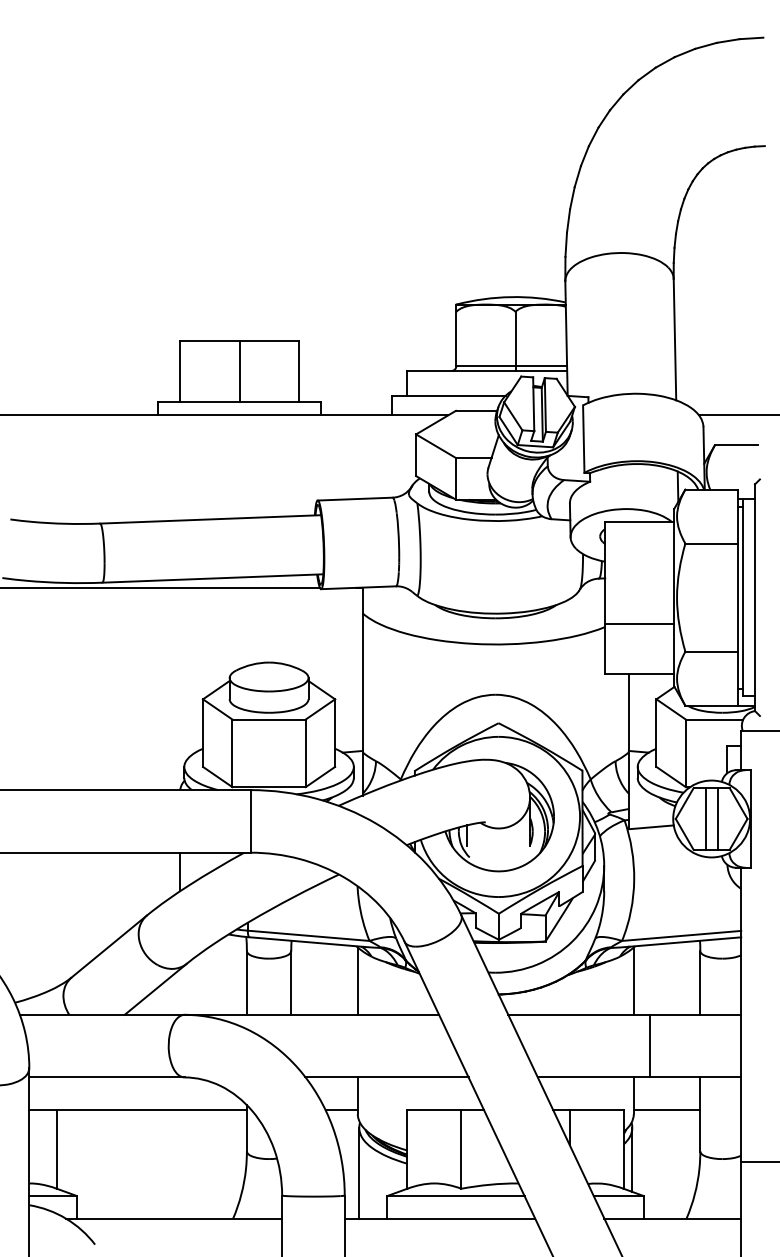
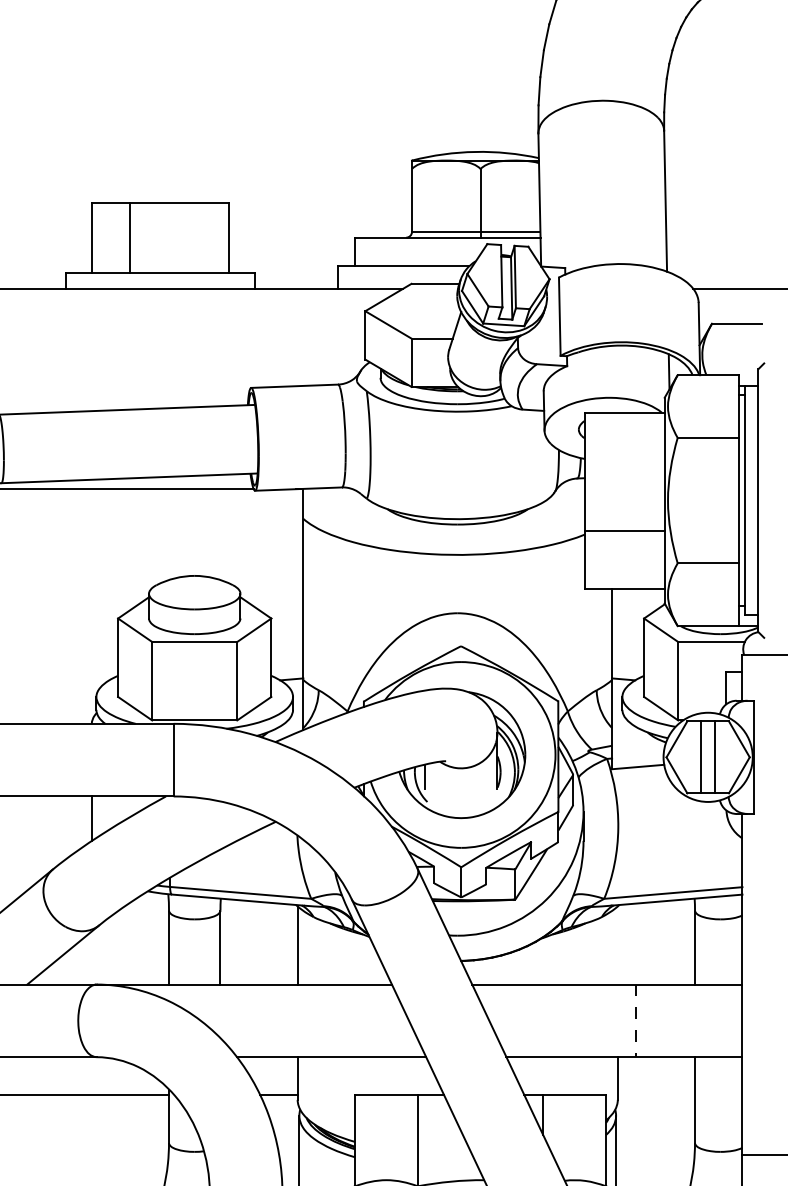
line: (239, 371) -> (130, 238), moved
line: (633, 980) -> (617, 944), removed
line: (649, 1046) -> (636, 1021), solid -> dashed
line: (666, 1110) -> (655, 1095), removed

